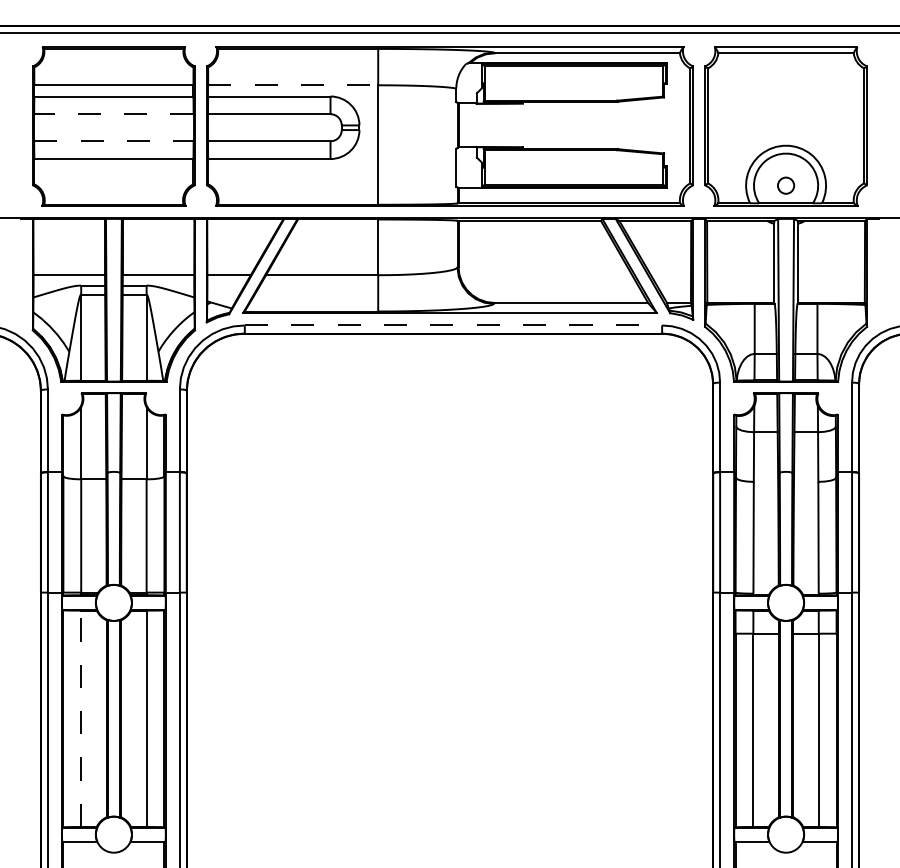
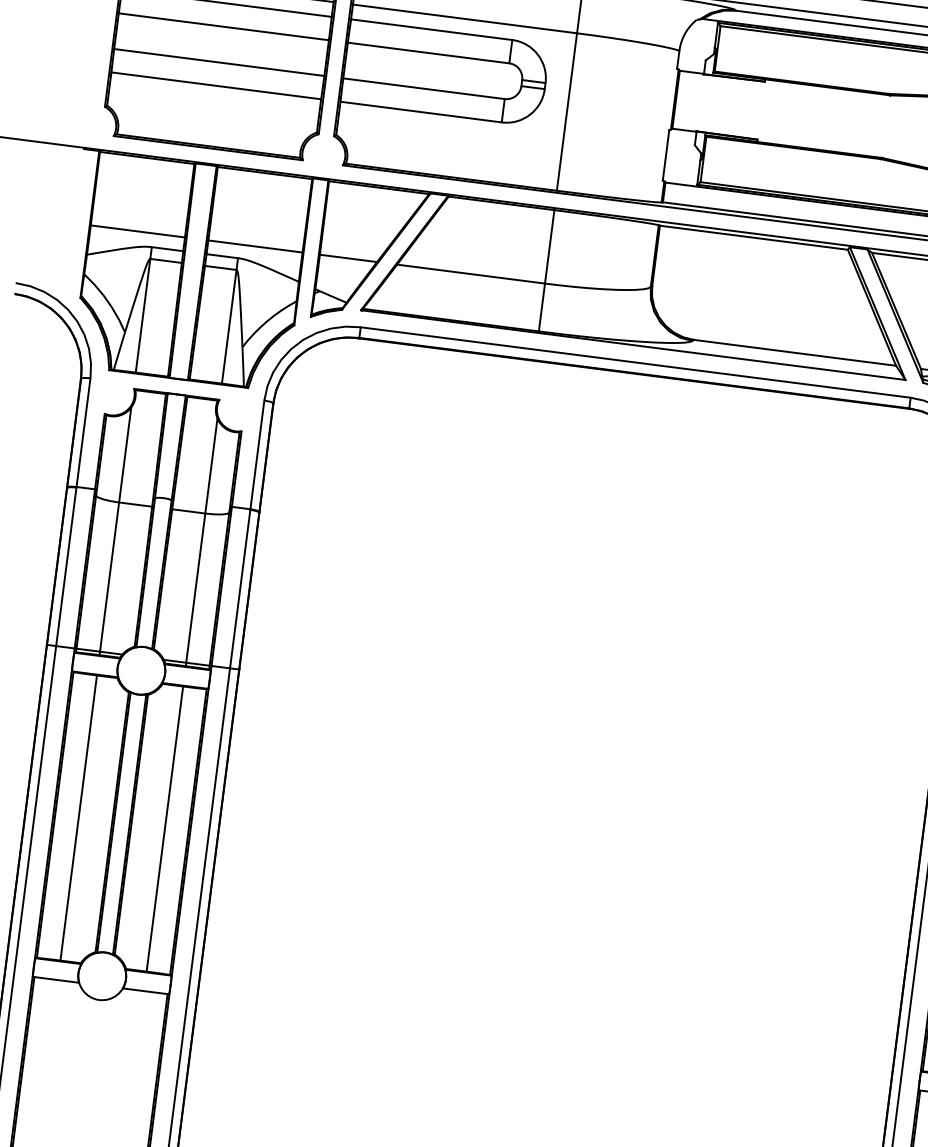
line: (293, 85) -> (465, 19), dashed -> solid
line: (113, 114) -> (223, 27), dashed -> solid
line: (113, 141) -> (218, 62), dashed -> solid
line: (453, 325) -> (635, 362), dashed -> solid
line: (81, 718) -> (79, 817), dashed -> solid

